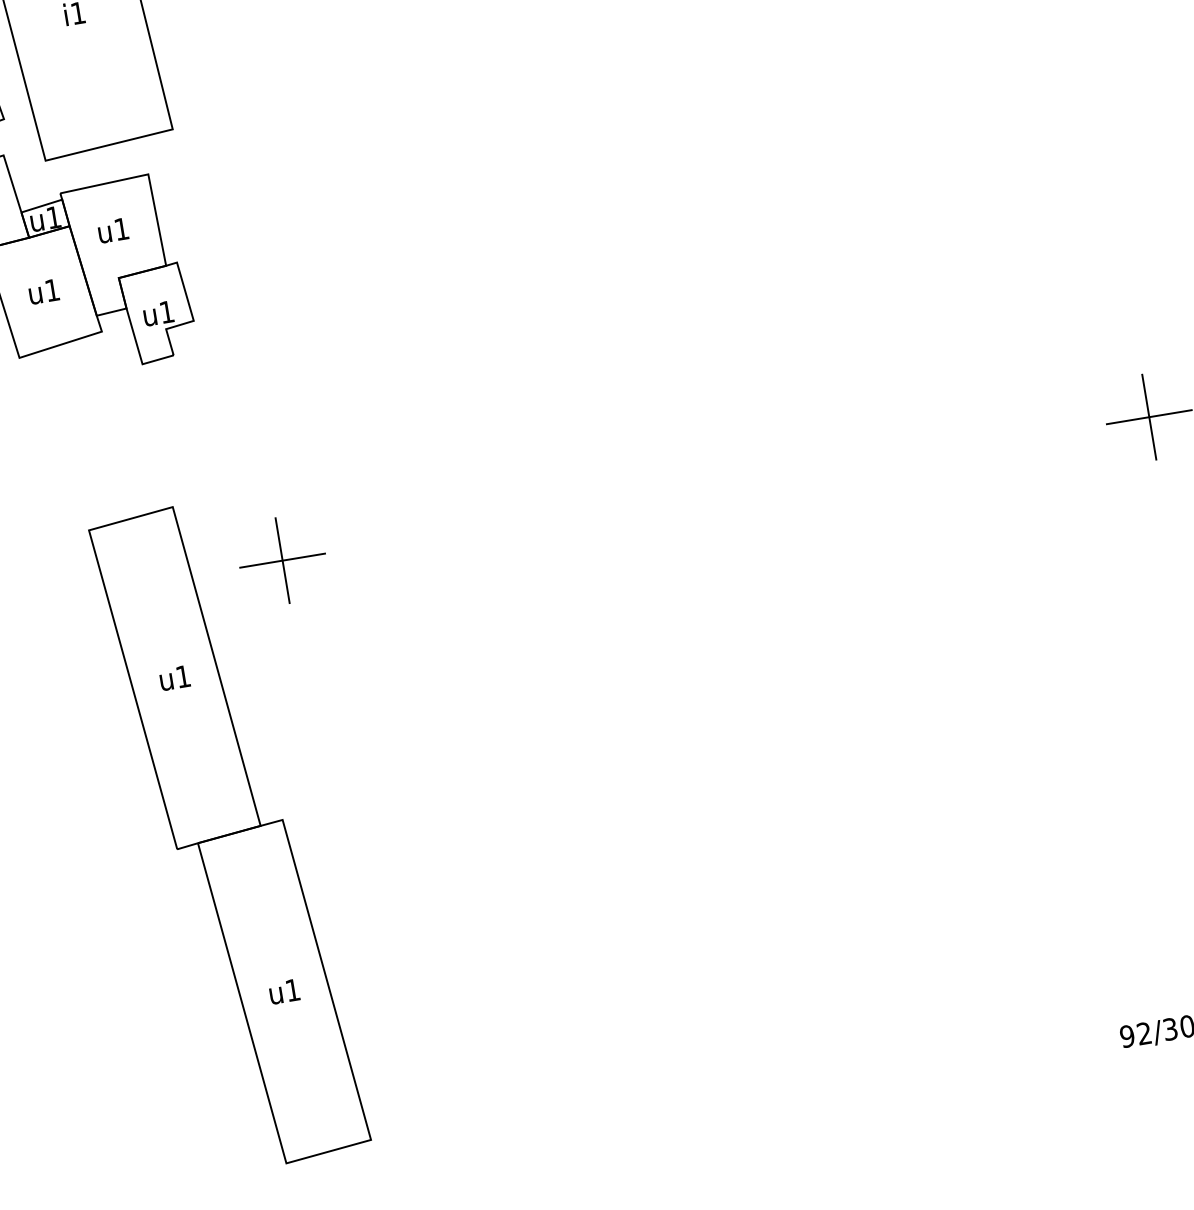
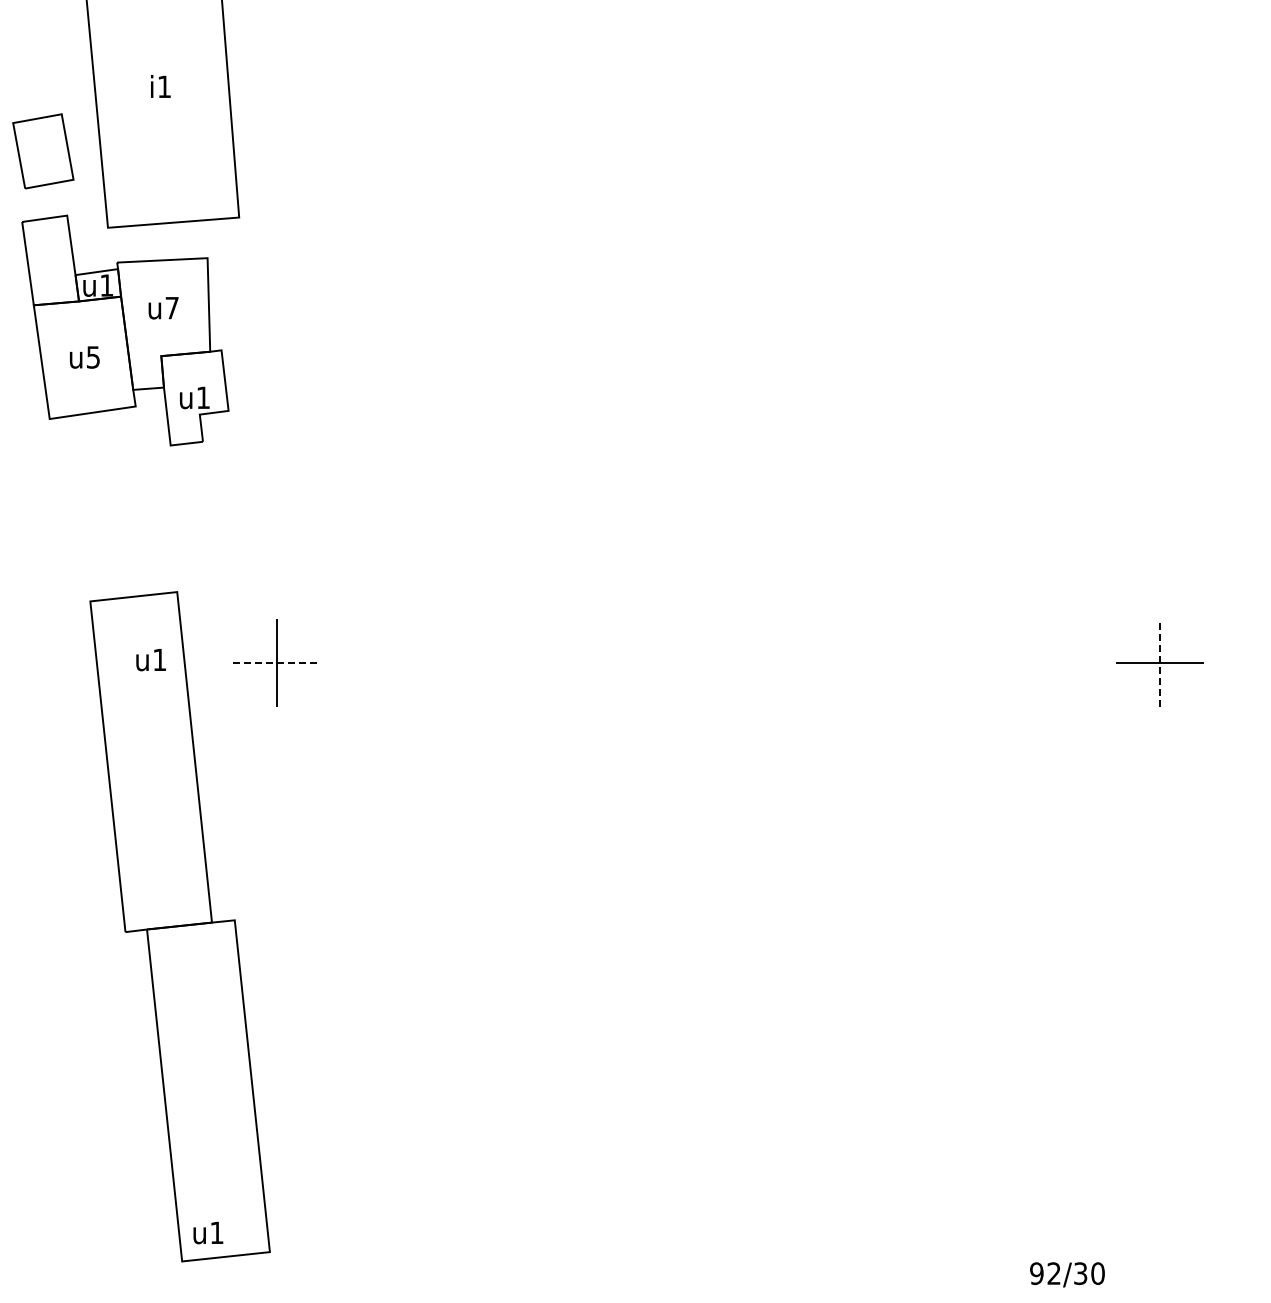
text: (121, 229) -> (171, 308), u1 -> u7
text: (52, 290) -> (93, 357), u1 -> u5
line: (1149, 416) -> (1160, 662), solid -> dashed
line: (282, 560) -> (277, 663), solid -> dashed
text: (174, 678) -> (150, 660), moved
text: (284, 991) -> (208, 1232), moved

